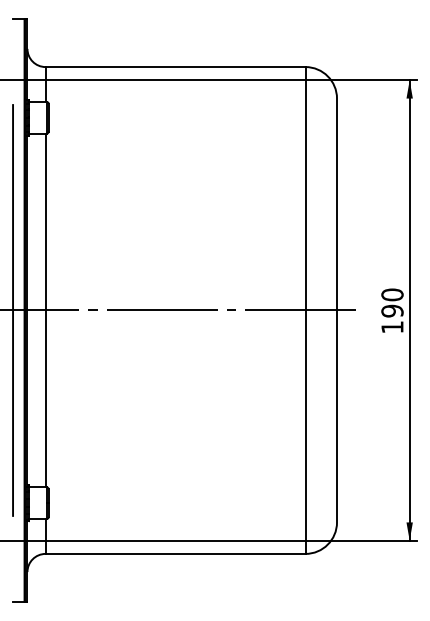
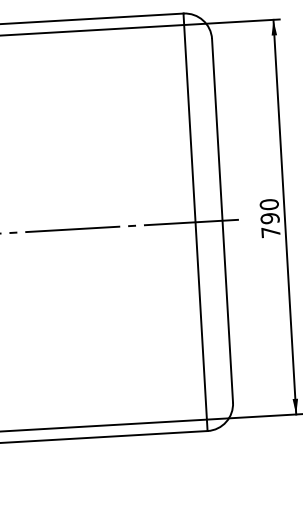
text: (392, 327) -> (270, 232), 190 -> 790

